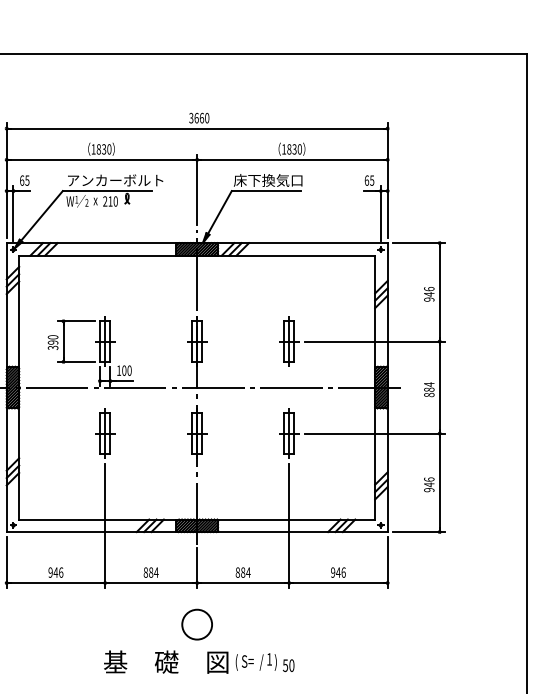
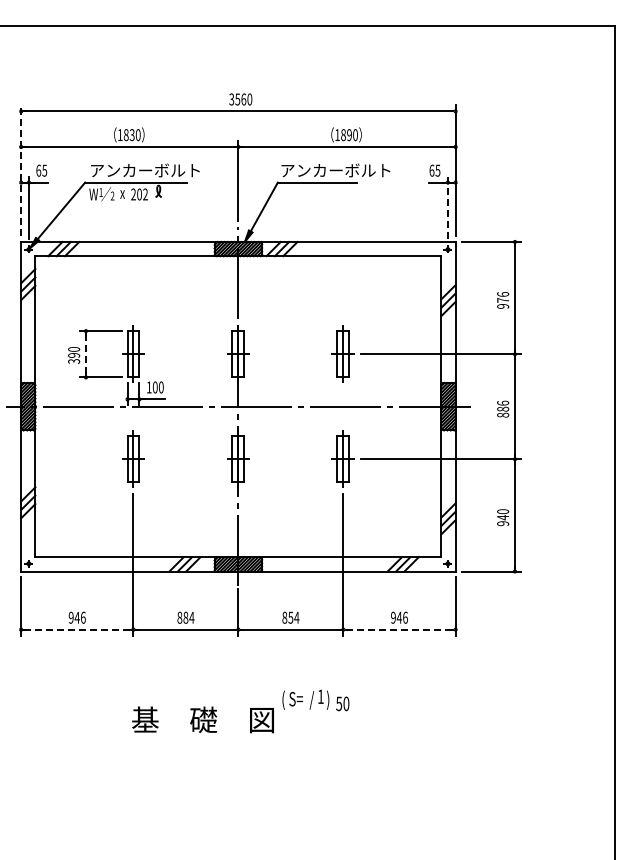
text: (196, 118) -> (237, 99), 3660 -> 3560
text: (294, 148) -> (349, 134), 1830 -> 1890
line: (7, 180) -> (21, 170), solid -> dashed
text: (282, 180) -> (335, 170), 床下換気口 -> アンカーボルト
text: (113, 201) -> (142, 194), 210 -> 202
line: (380, 212) -> (447, 207), solid -> dashed
text: (428, 294) -> (502, 300), 946 -> 976
line: (63, 340) -> (85, 353), solid -> dashed
text: (429, 383) -> (503, 402), 884 -> 886
text: (428, 479) -> (502, 511), 946 -> 940
text: (242, 572) -> (290, 617), 884 -> 854
line: (56, 582) -> (77, 629), solid -> dashed
line: (339, 582) -> (400, 629), solid -> dashed
circle: (197, 624) -> (238, 676), removed
text: (264, 662) -> (315, 700), moved

